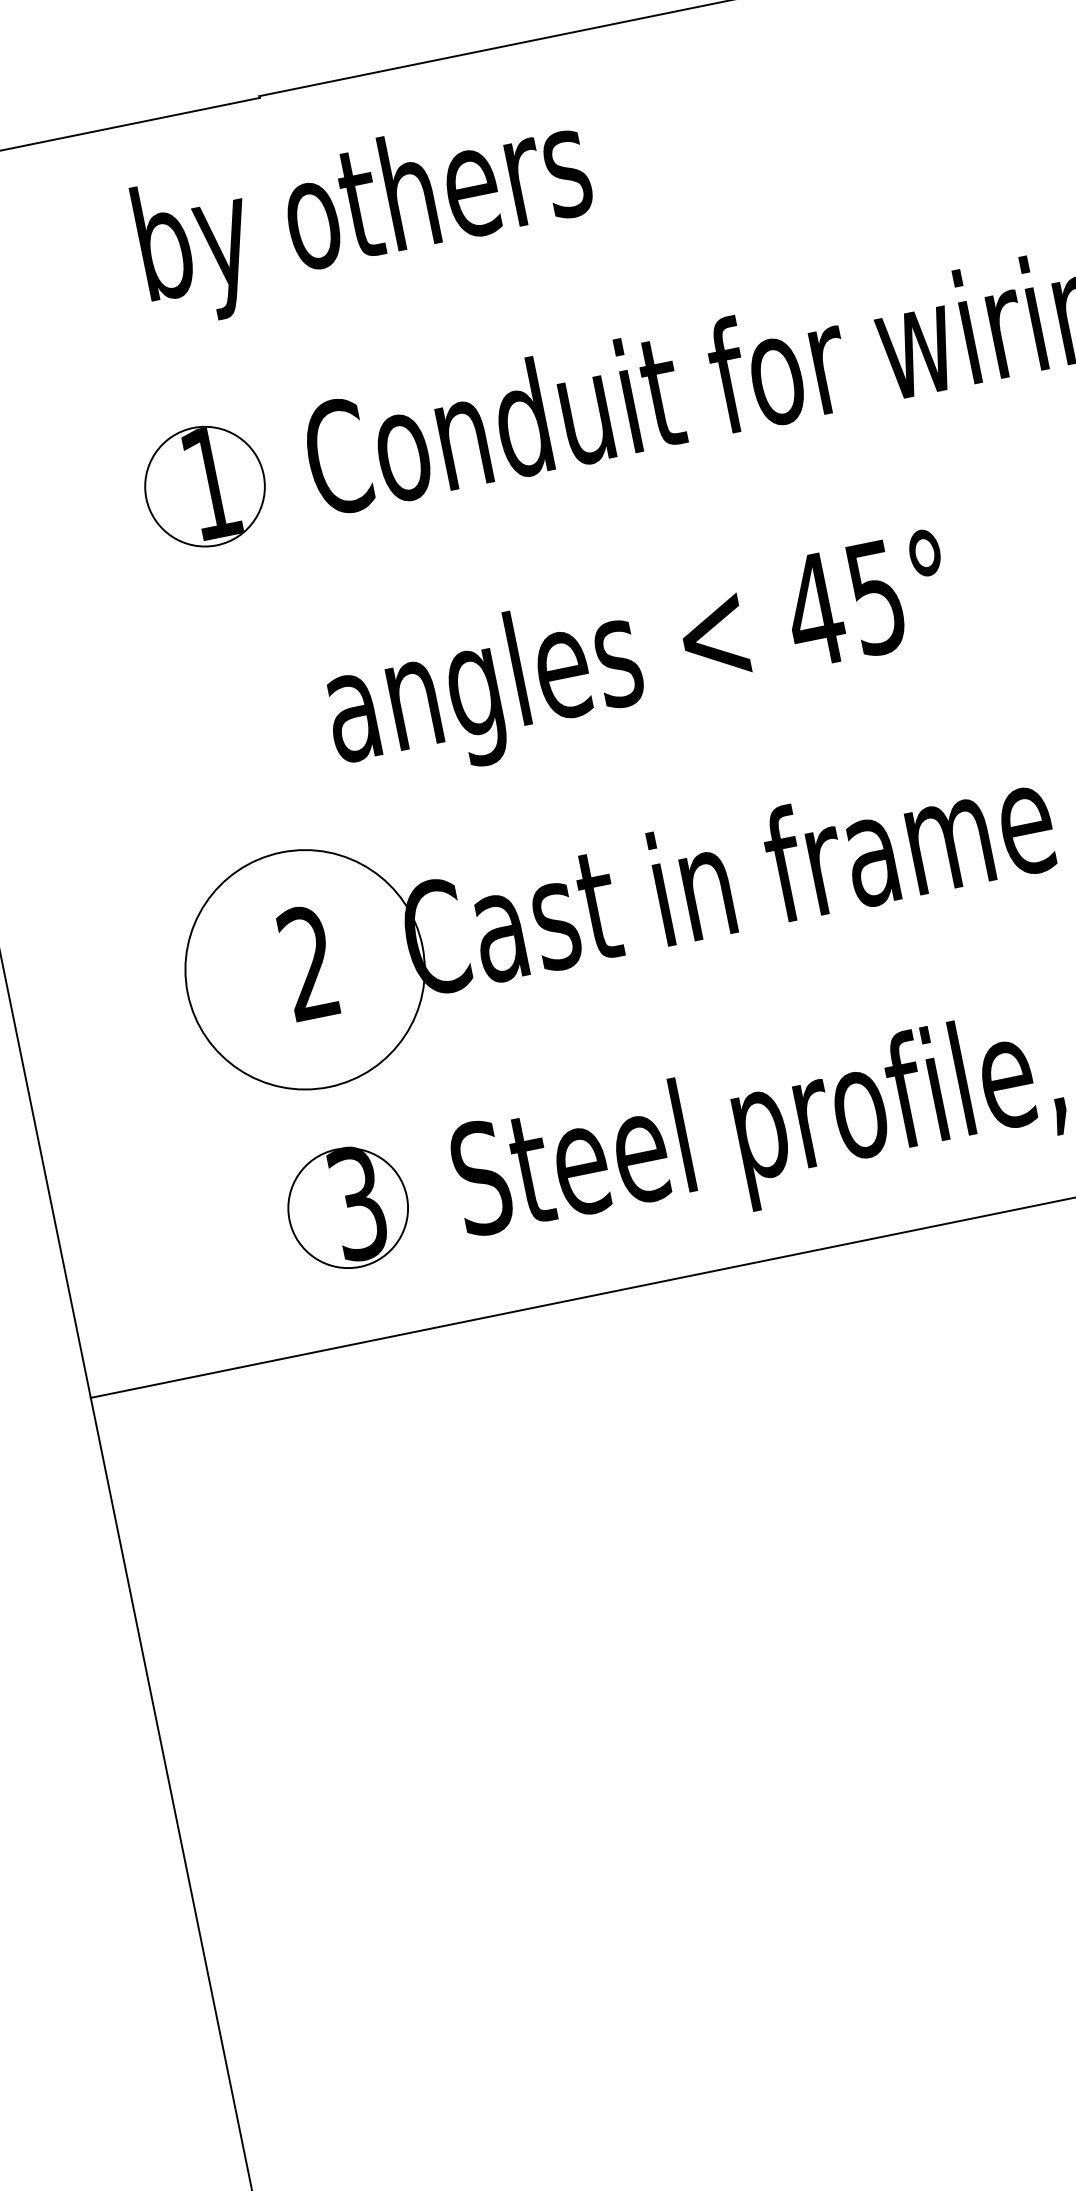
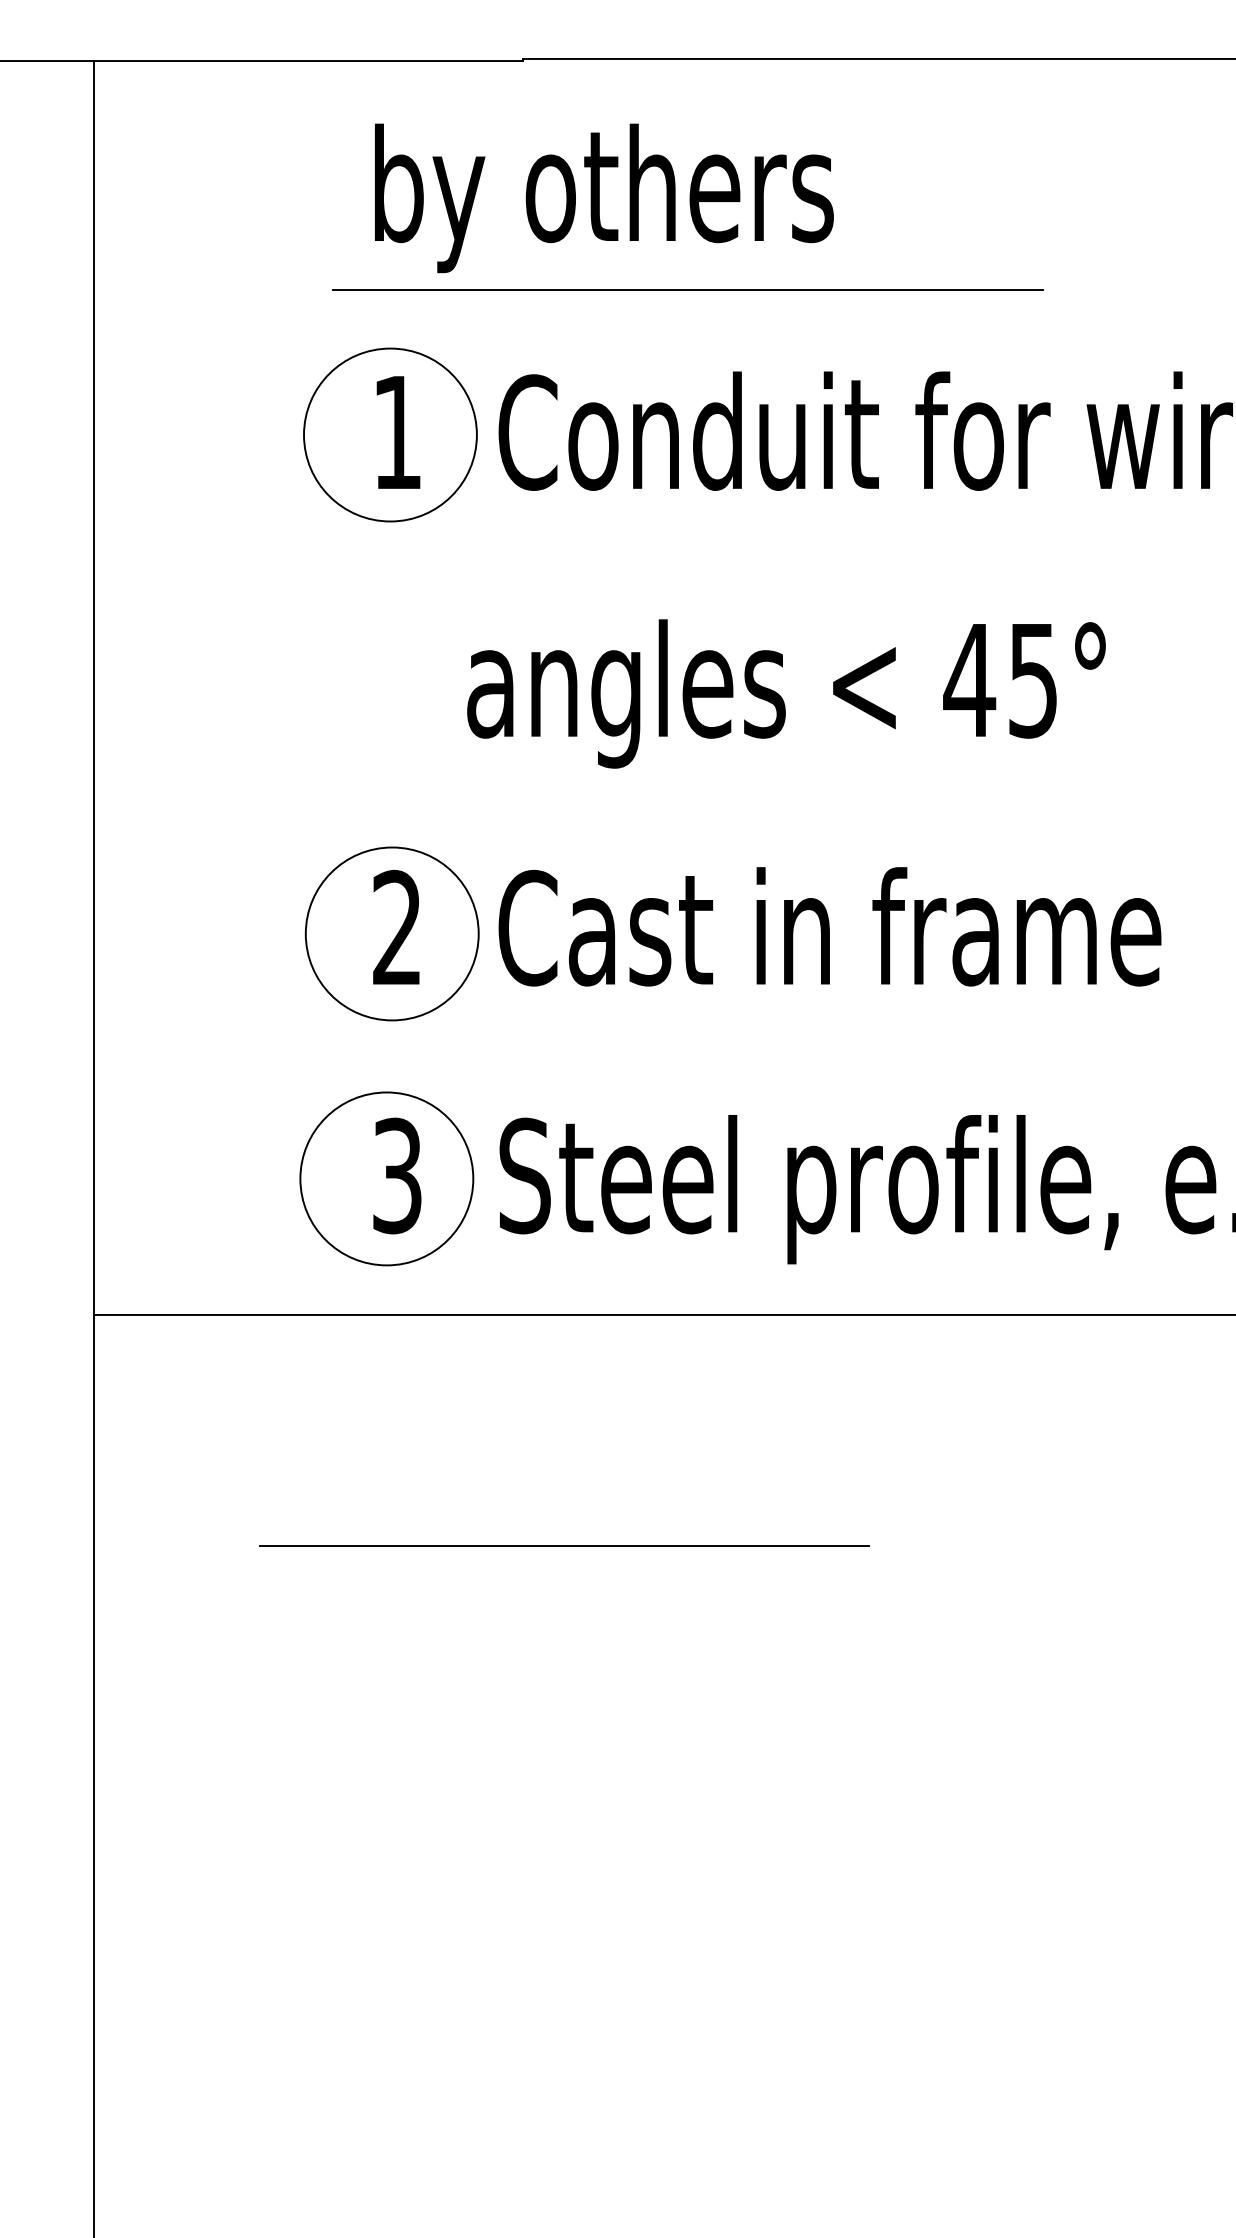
line: (464, 287) -> (687, 289), added
circle: (204, 486) -> (390, 434), size x1.43
circle: (304, 969) -> (391, 933), size x0.71
circle: (347, 1207) -> (386, 1178), size x1.43
line: (591, 1528) -> (563, 1545), added

